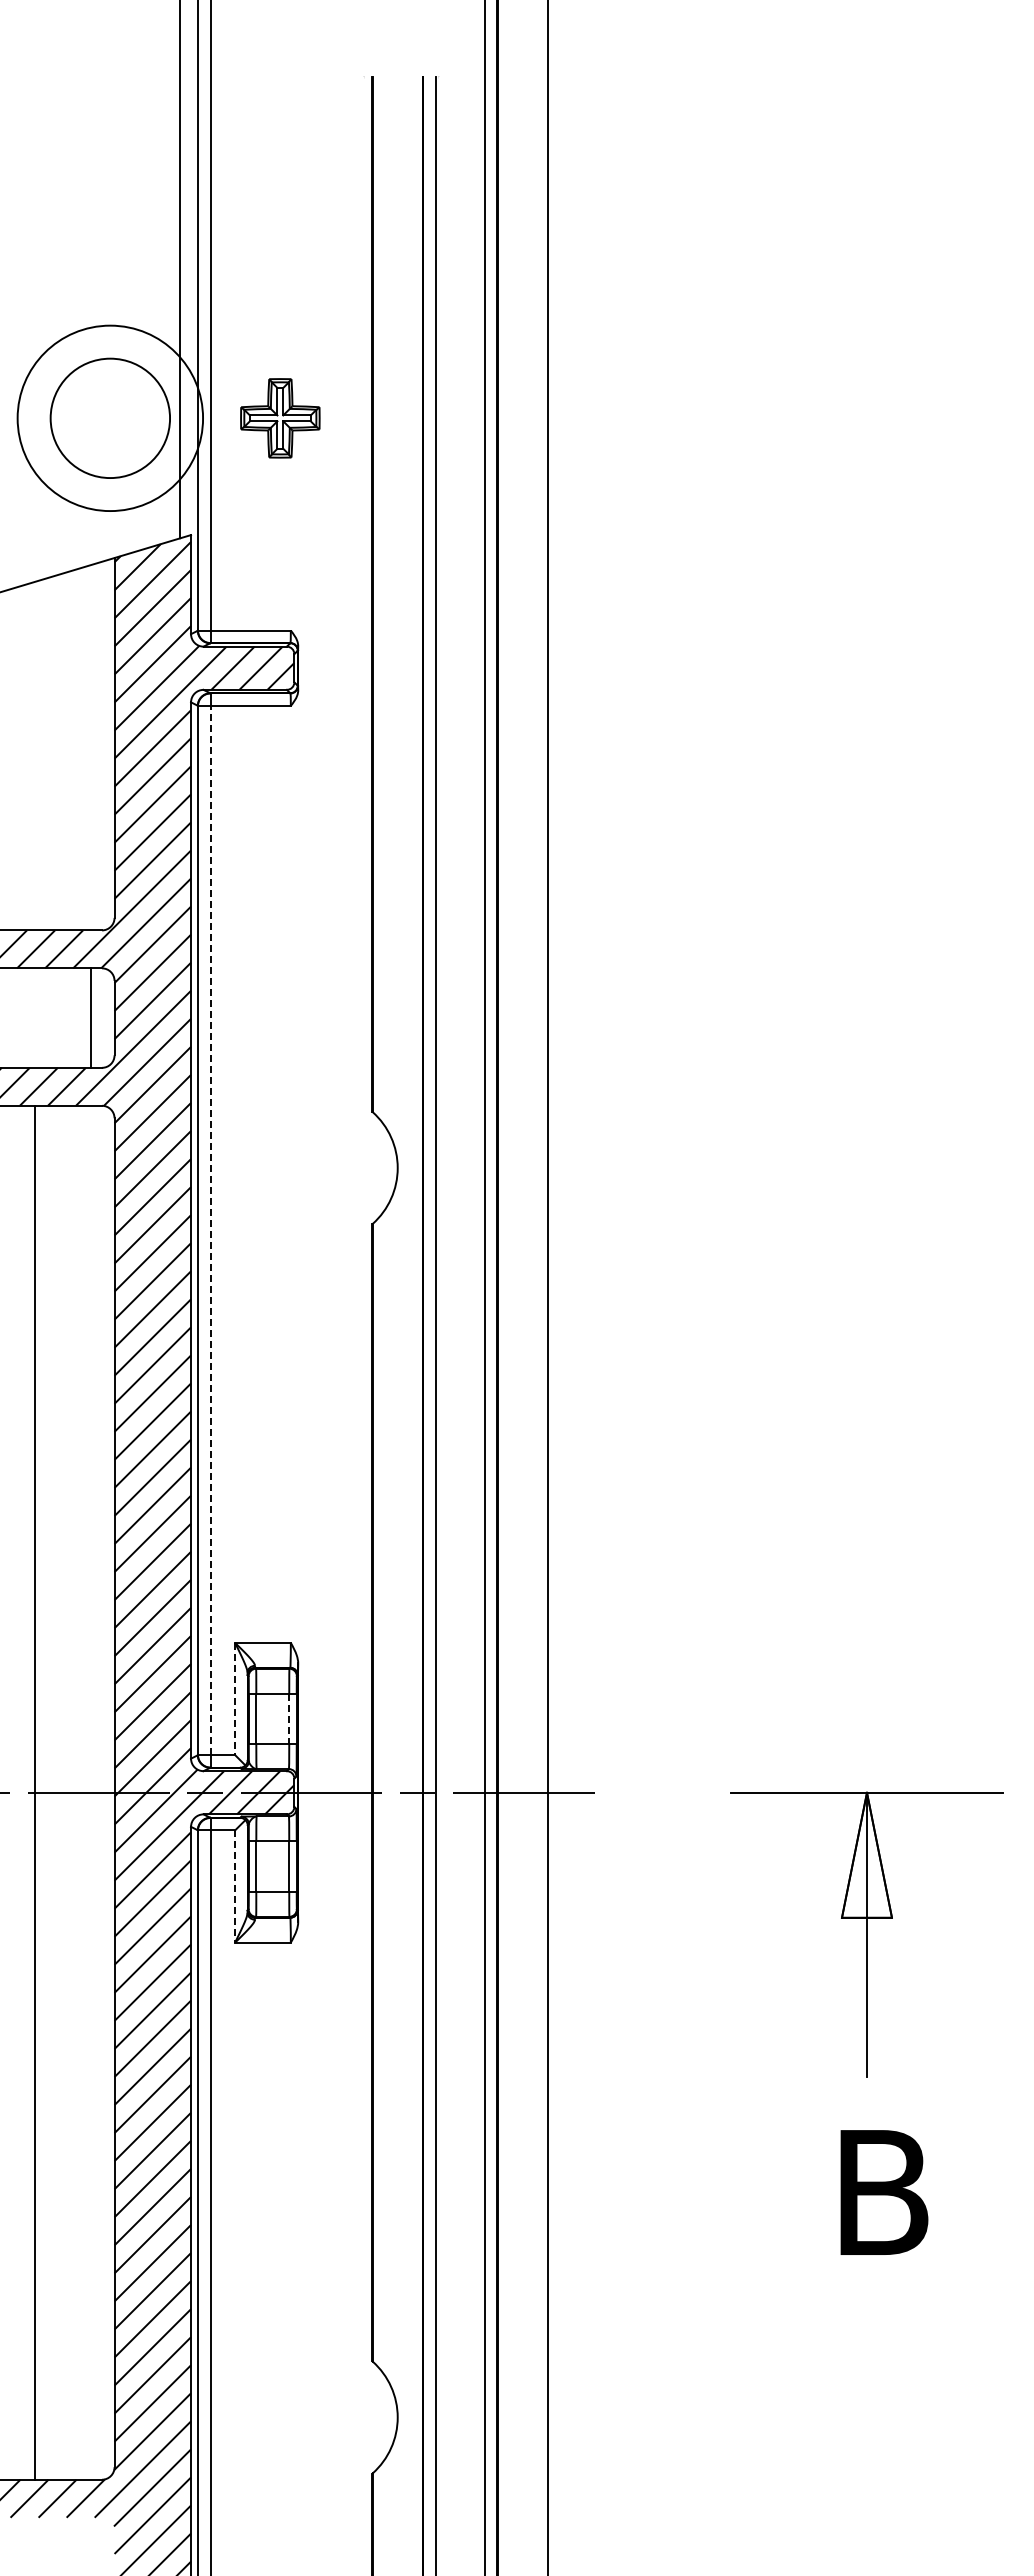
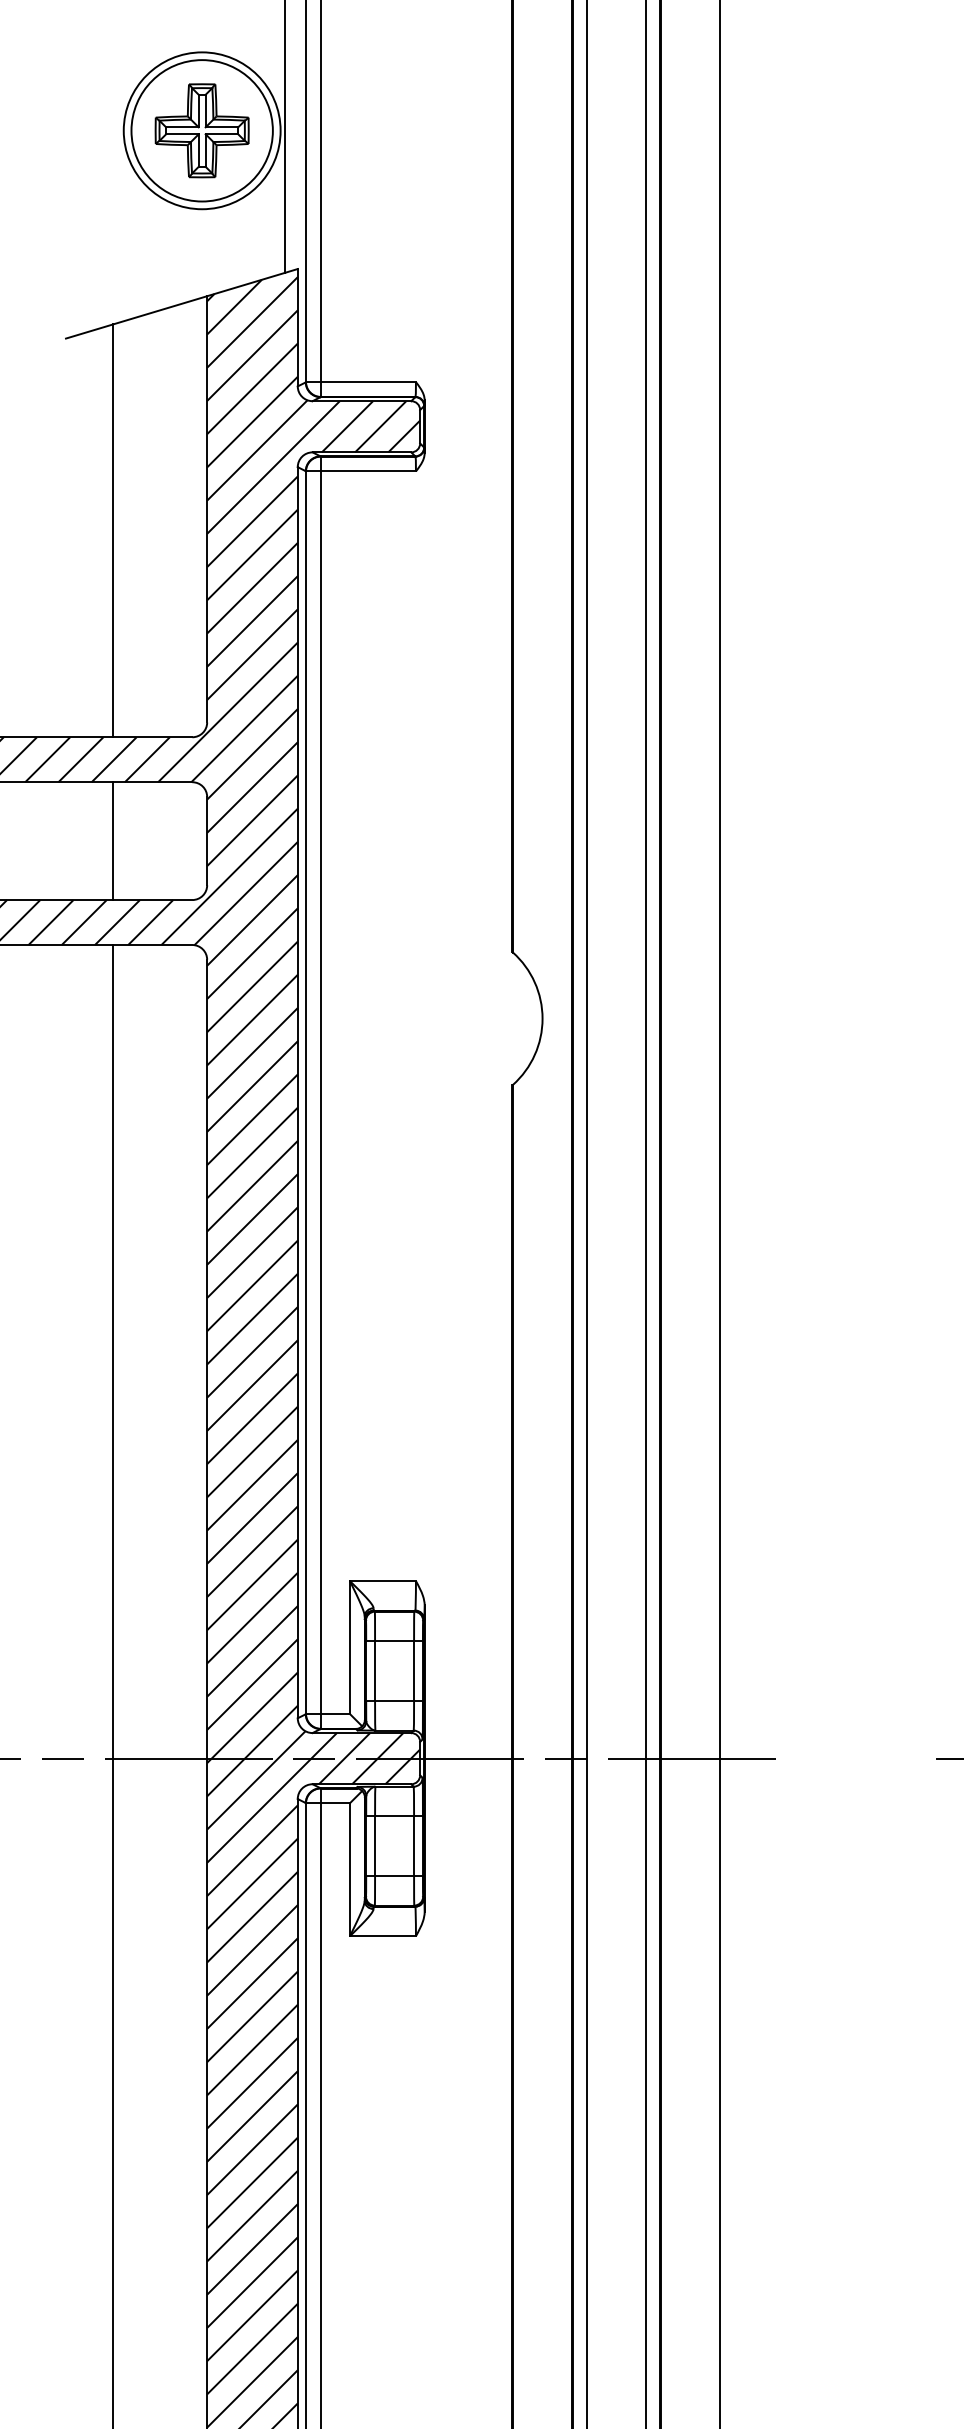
circle: (110, 418) -> (202, 130), size x0.71
part: (280, 418) -> (202, 130), moved
line: (35, 755) -> (113, 530), added
line: (91, 1017) -> (113, 840), moved
line: (210, 1230) -> (320, 1092), dashed -> solid
line: (235, 1699) -> (350, 1648), dashed -> solid
line: (289, 1719) -> (414, 1671), dashed -> solid
line: (235, 1887) -> (350, 1870), dashed -> solid

